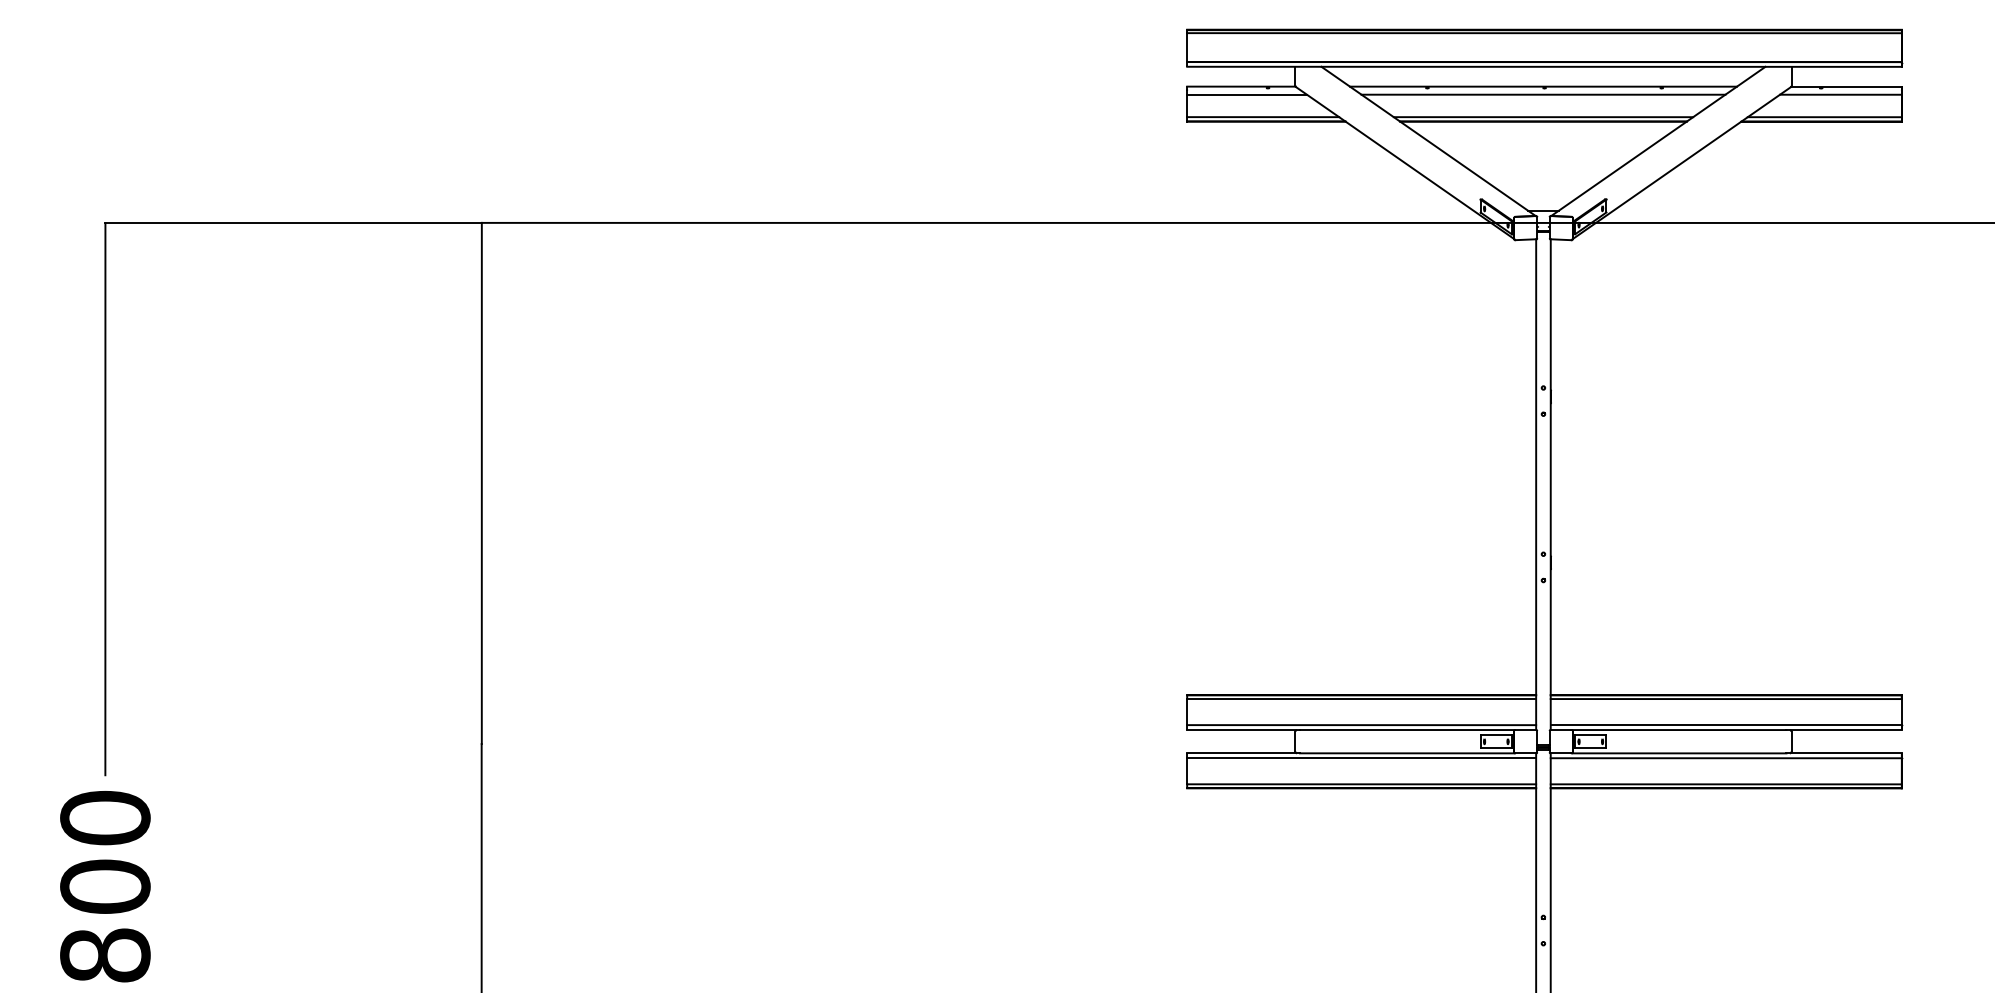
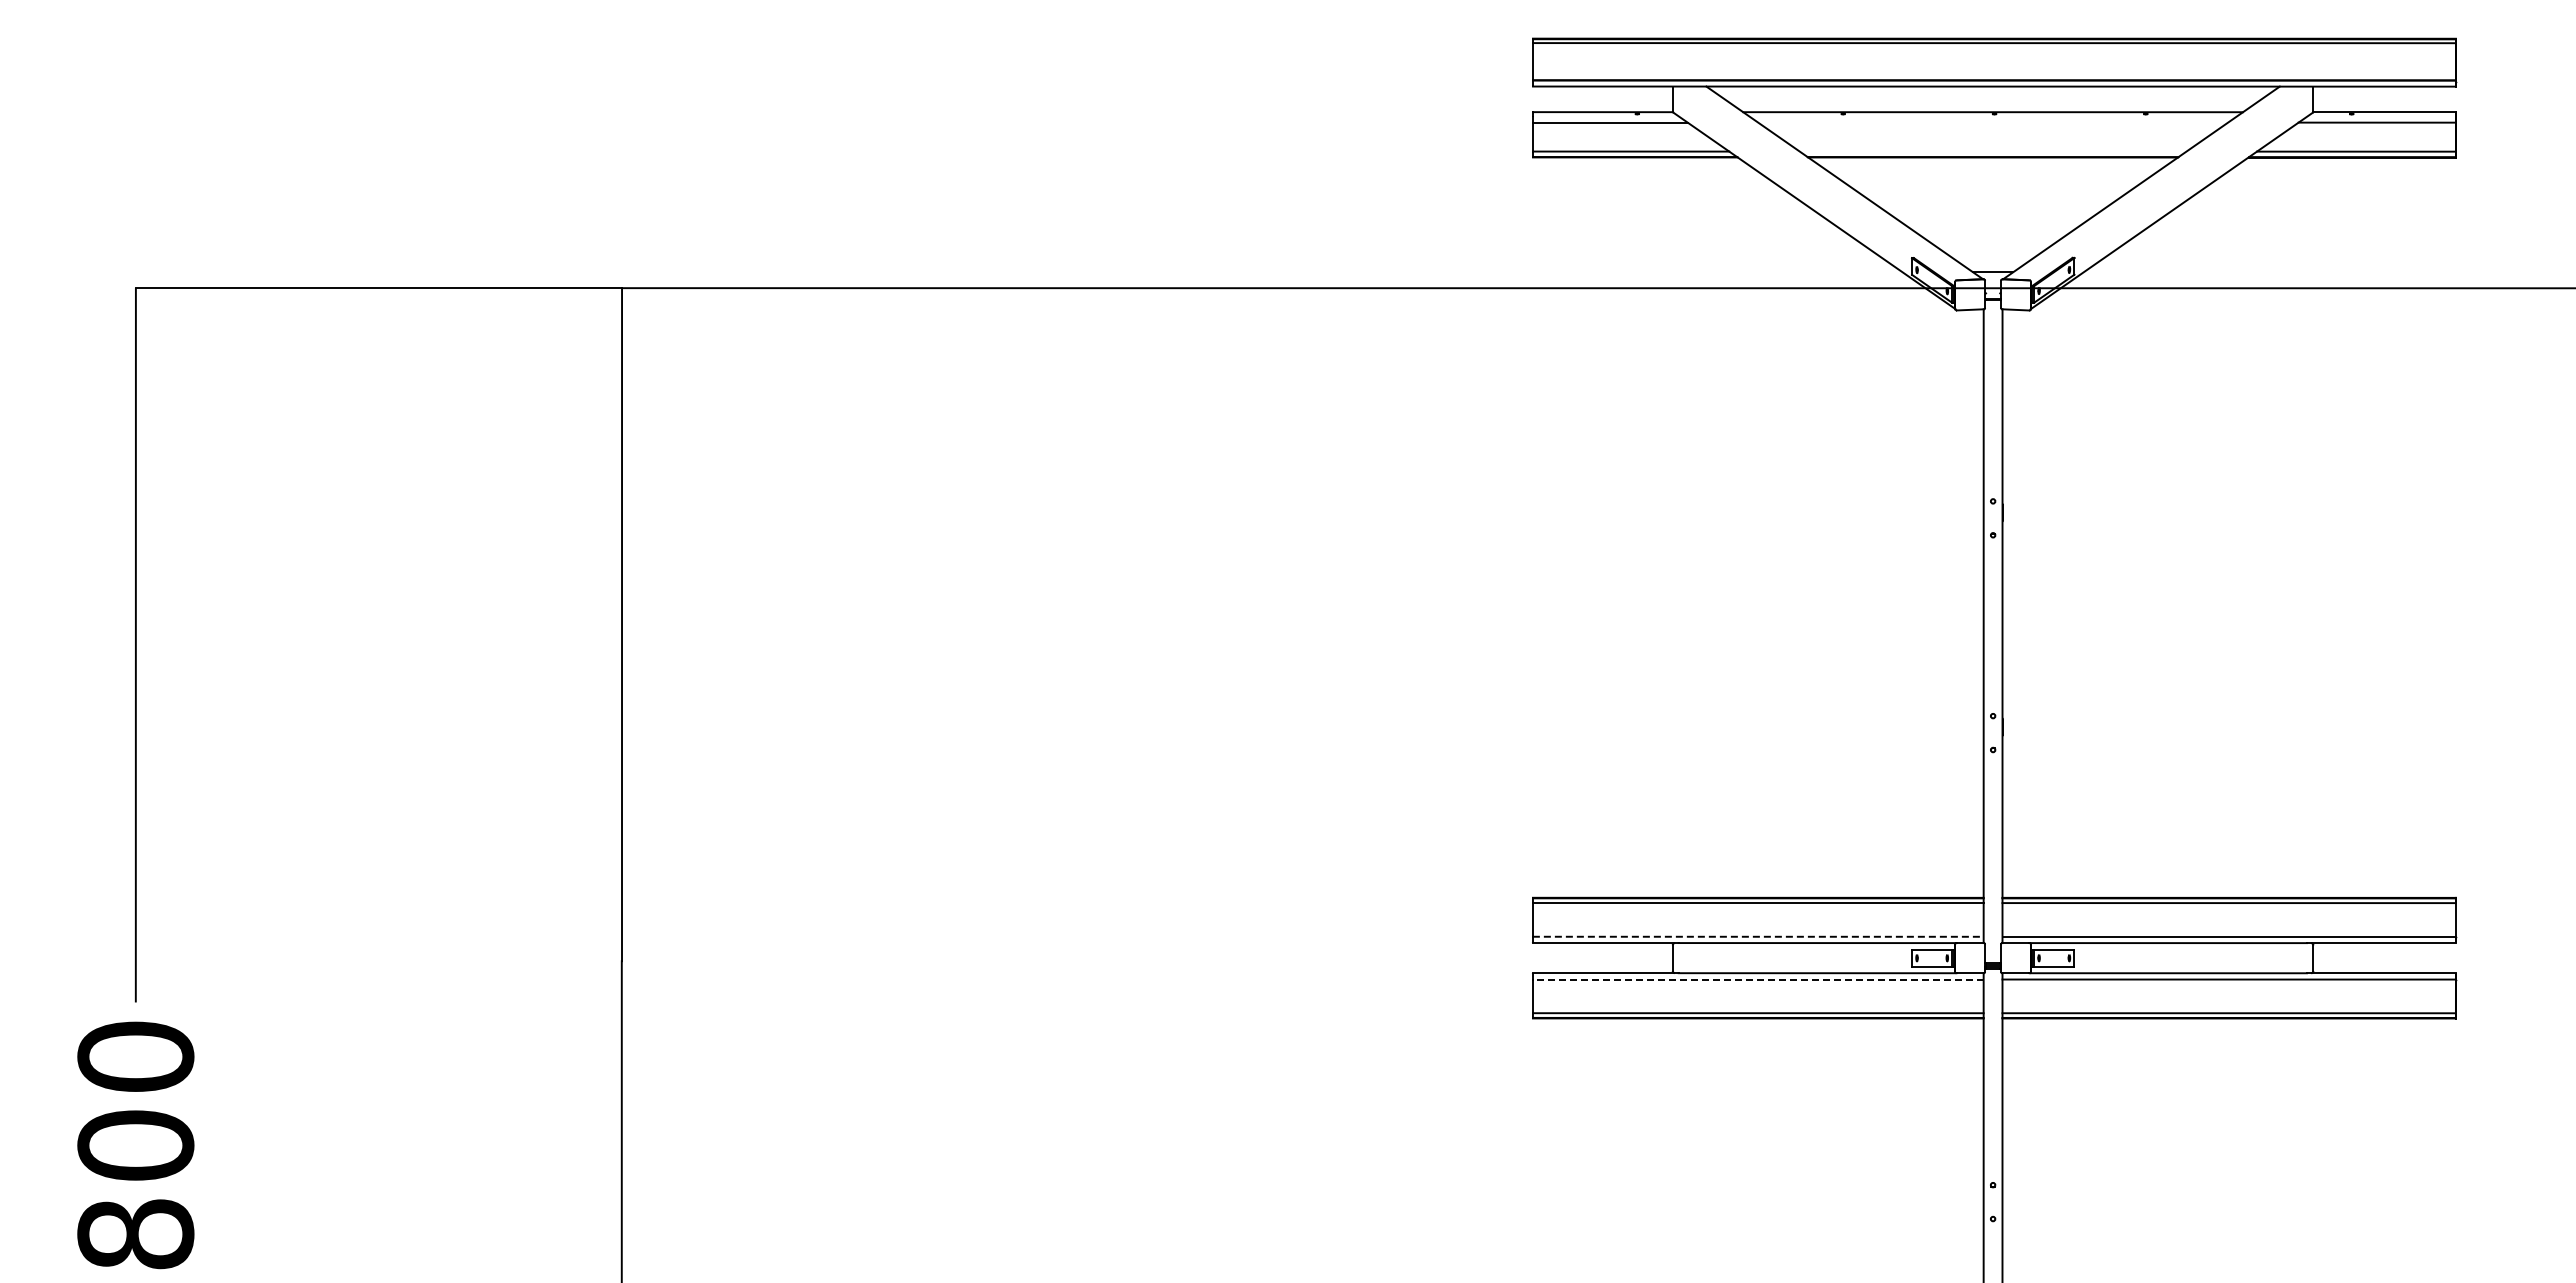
line: (1543, 94) -> (1993, 122), removed
line: (1542, 117) -> (1992, 151), removed
line: (1361, 724) -> (1758, 936), solid -> dashed
line: (1361, 758) -> (1757, 979), solid -> dashed

